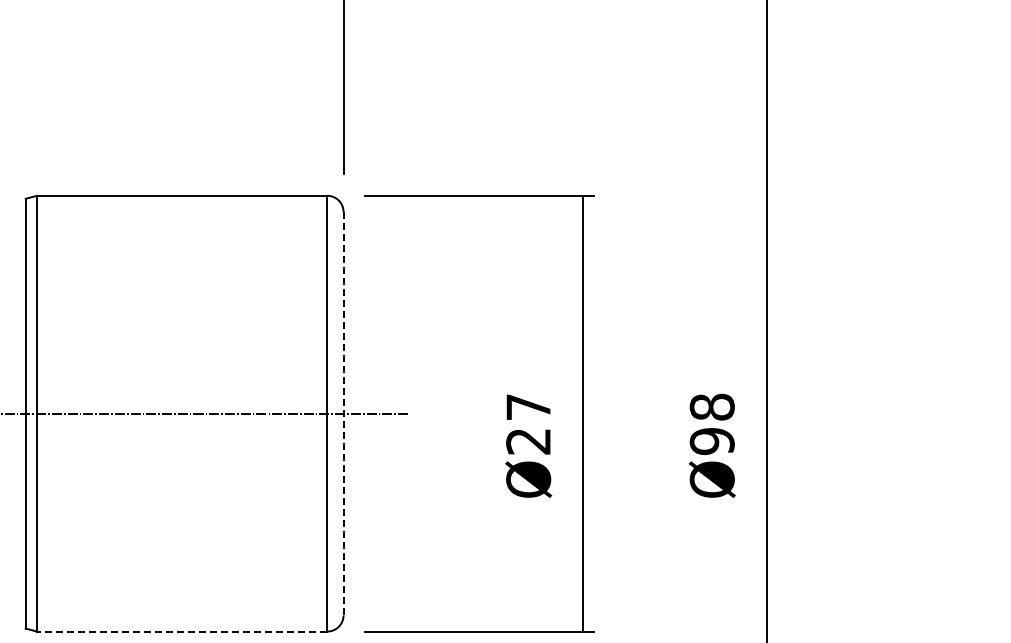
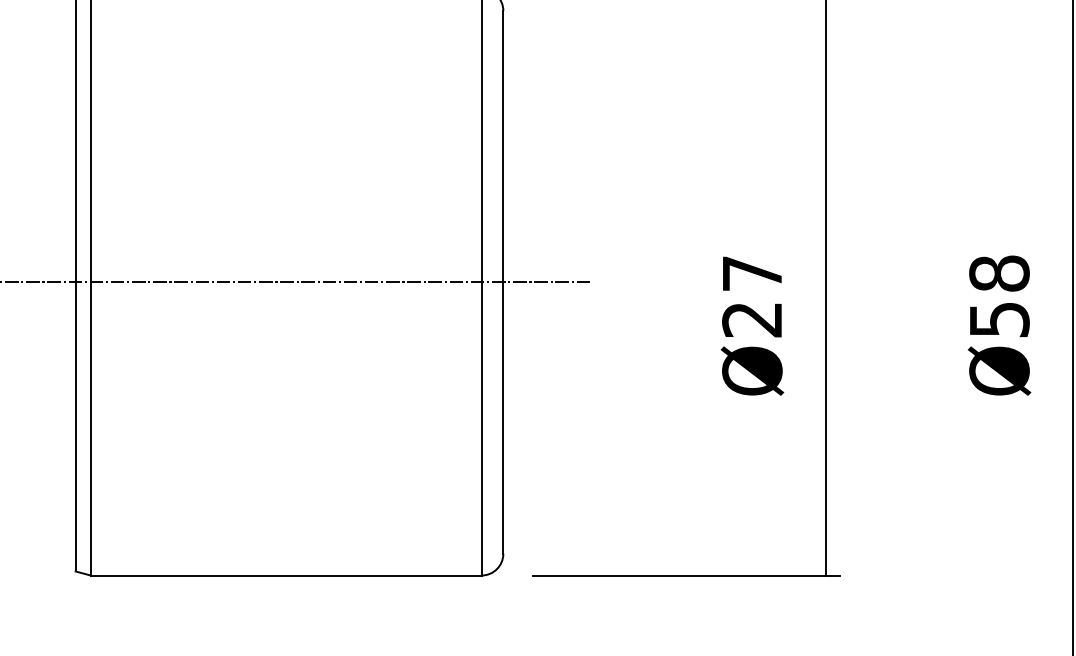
line: (343, 413) -> (503, 282), dashed -> solid
text: (711, 441) -> (998, 319), Ø98 -> Ø58
line: (181, 631) -> (285, 575), dashed -> solid

